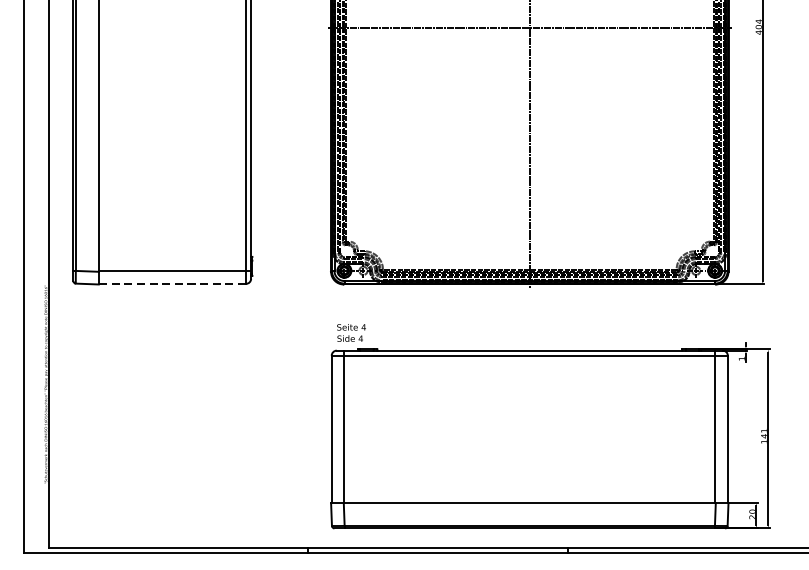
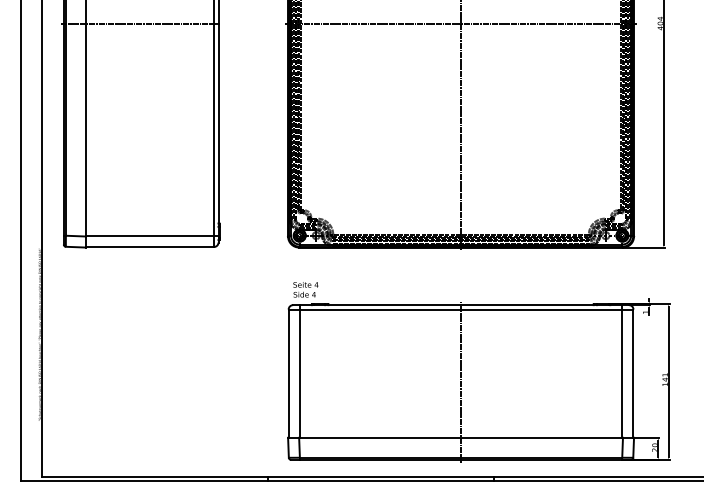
line: (162, 28) -> (141, 24), added
line: (171, 284) -> (149, 247), dashed -> solid
line: (530, 439) -> (461, 382), added

